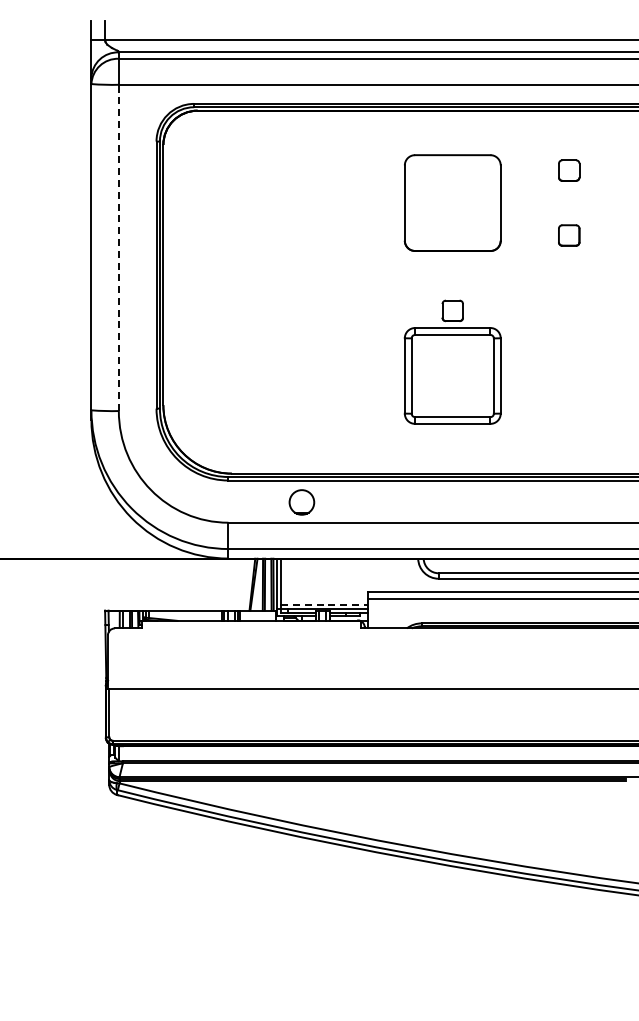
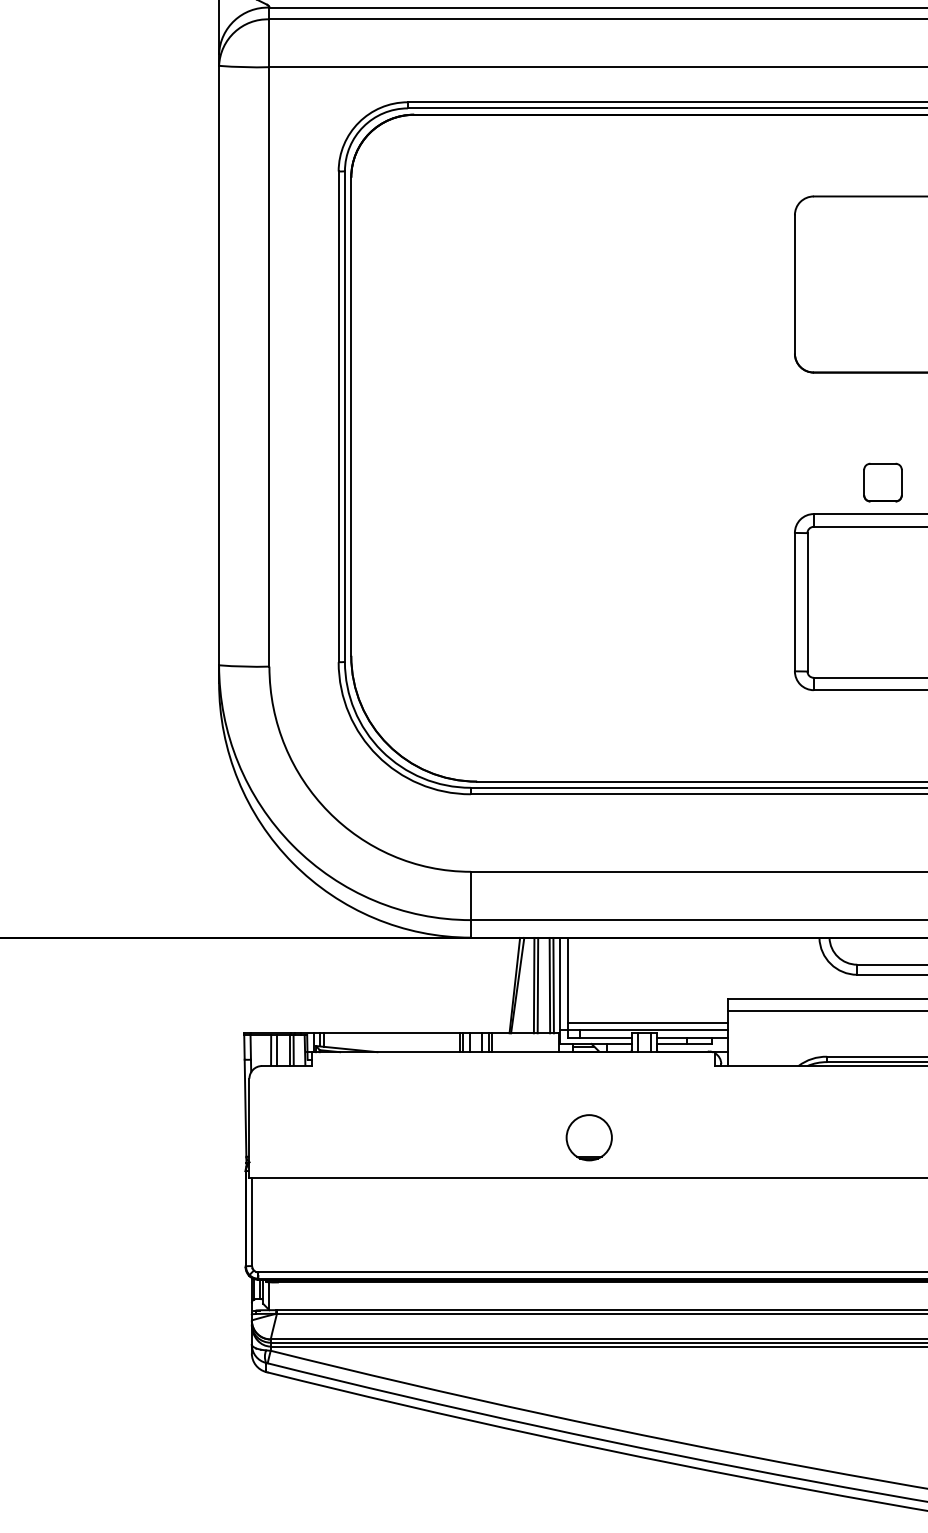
line: (118, 247) -> (268, 366), dashed -> solid
part: (301, 502) -> (588, 1137), moved
line: (325, 604) -> (649, 1022), dashed -> solid

